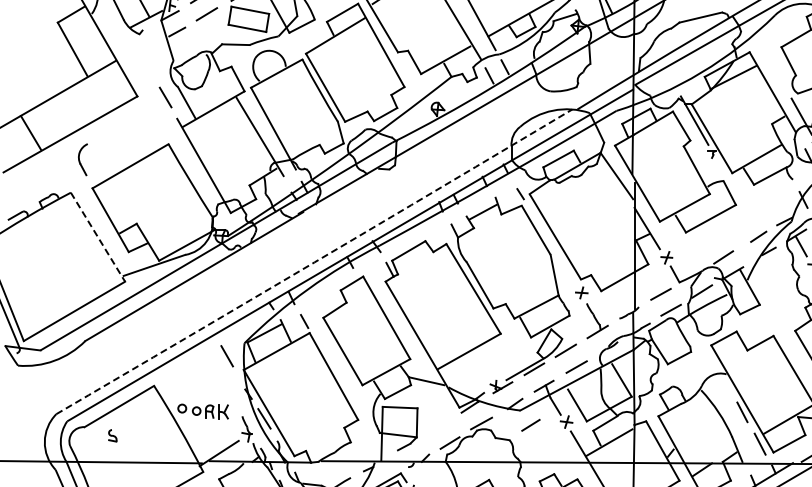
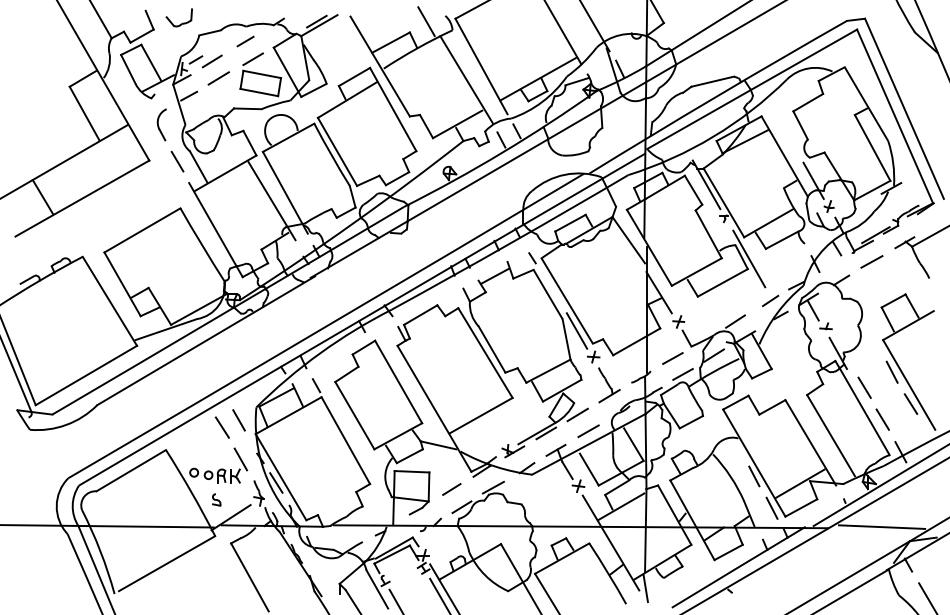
part: (82, 159) -> (161, 124), moved
line: (737, 194) -> (749, 258), added
line: (98, 237) -> (110, 301), dashed -> solid
arc: (314, 262) -> (326, 326), dashed -> solid
line: (564, 266) -> (576, 330), added
line: (209, 363) -> (221, 427), added
line: (228, 395) -> (240, 459), added
line: (530, 425) -> (451, 489), moved
part: (112, 435) -> (216, 499), moved

